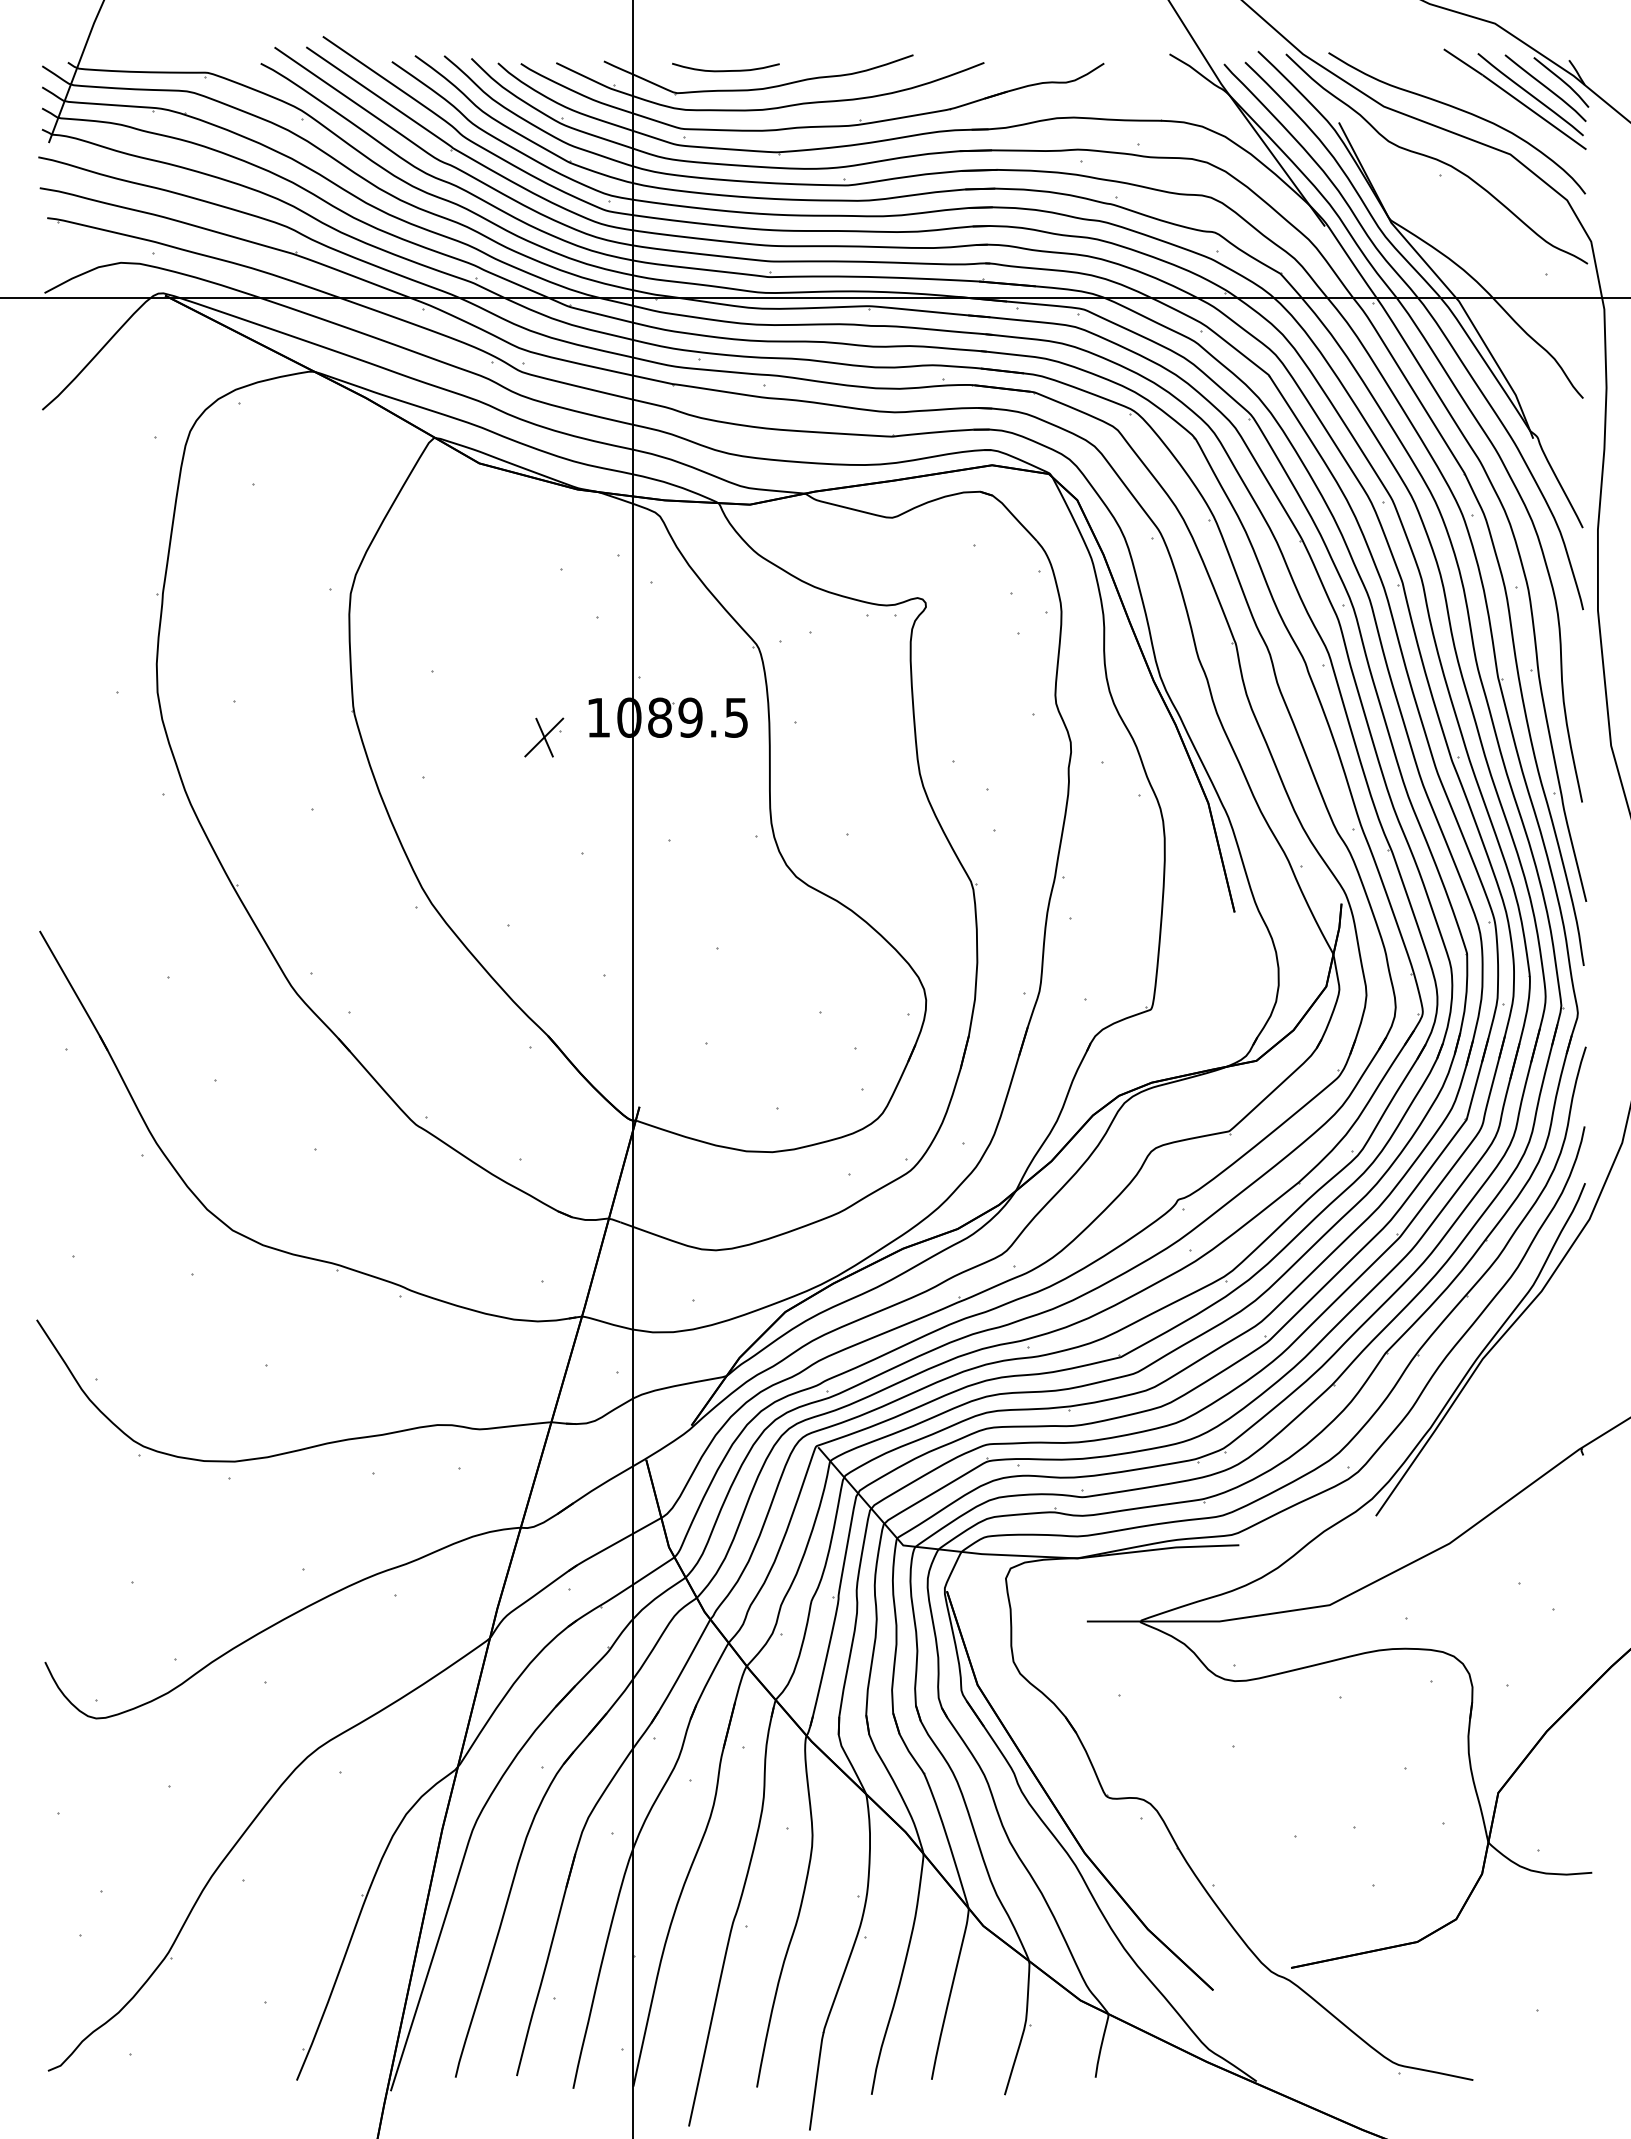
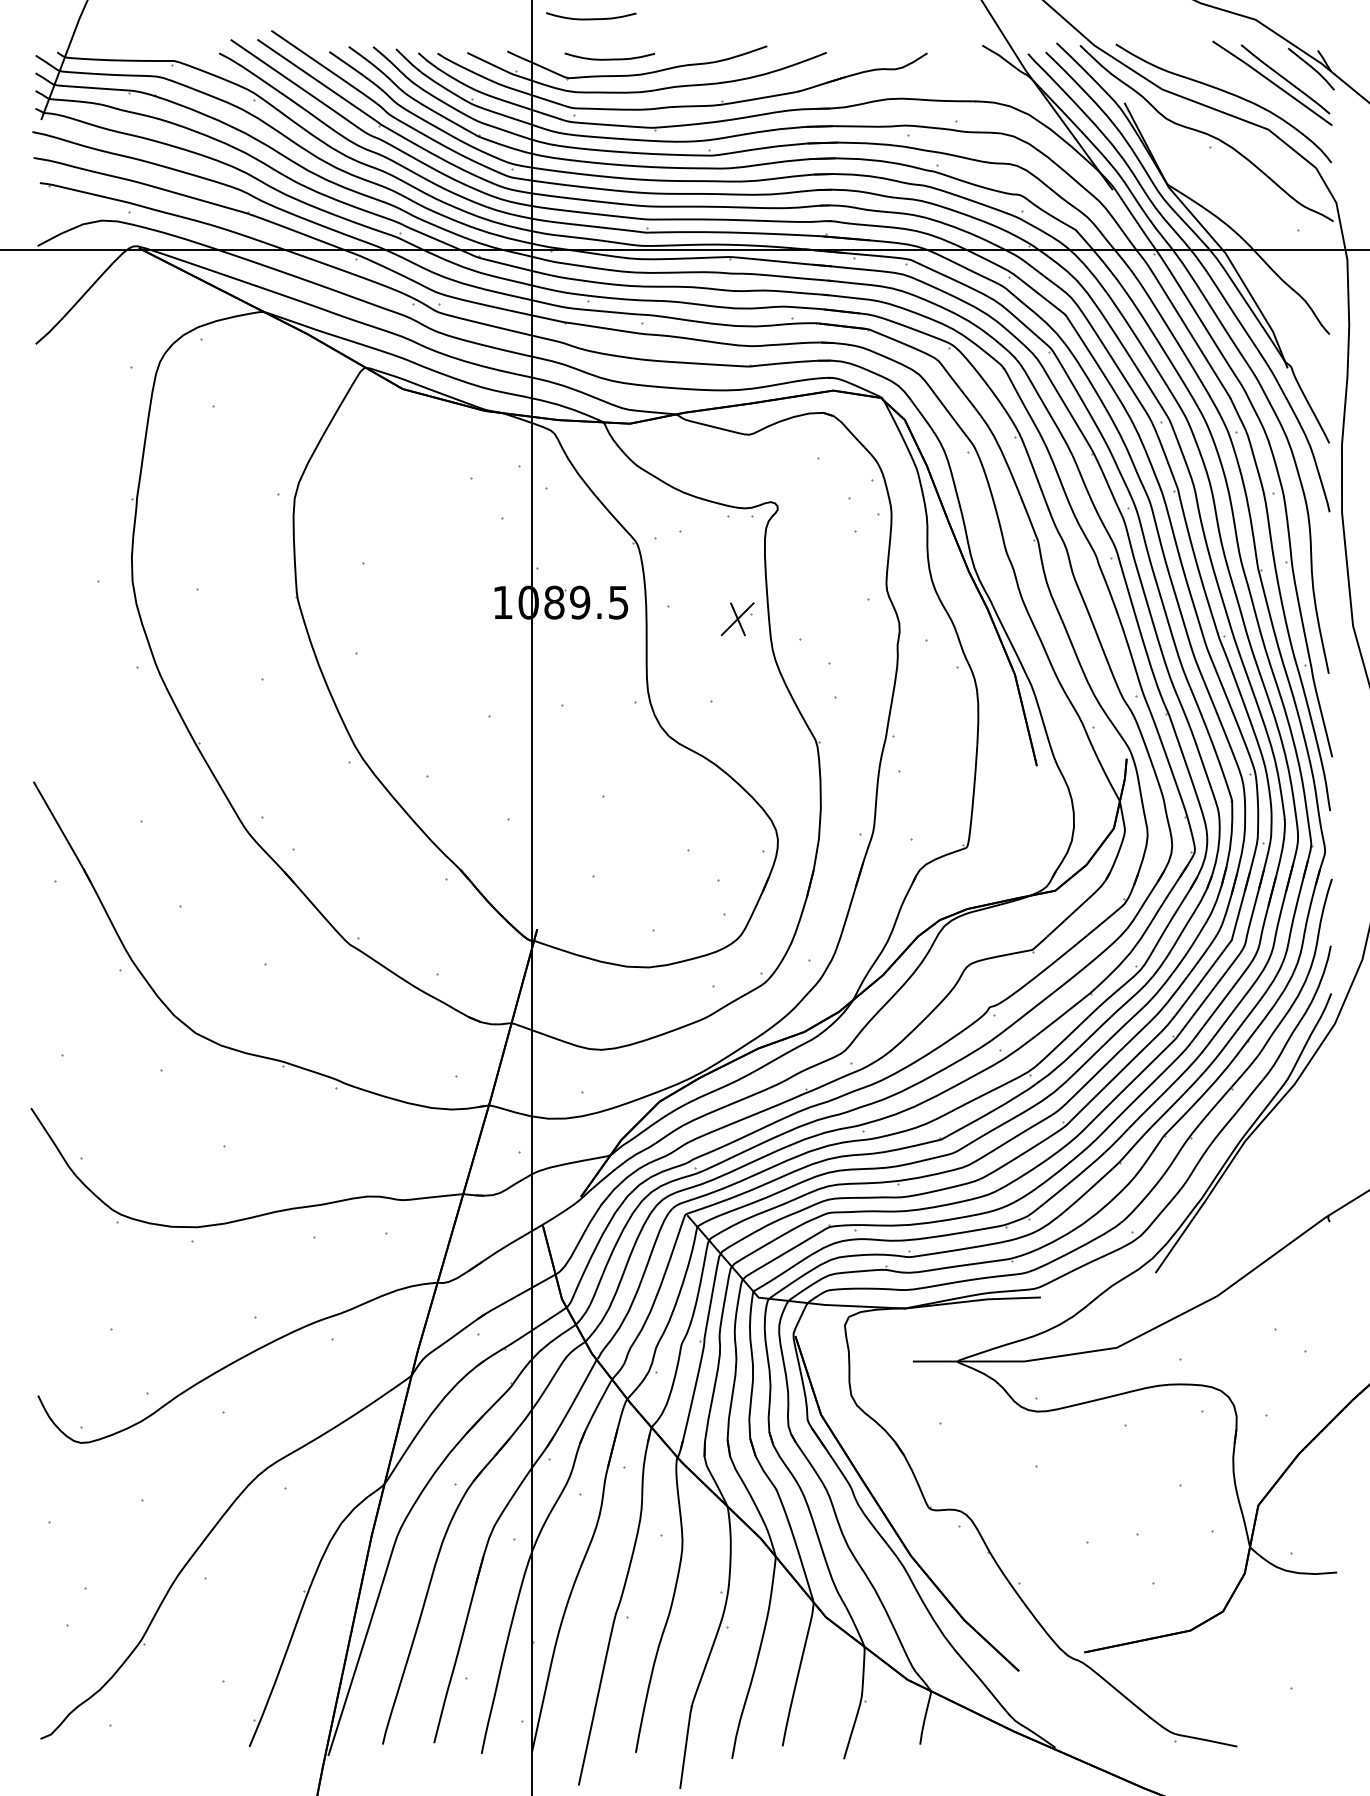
curve: (703, 22) -> (590, 18), added
curve: (1545, 87) -> (1297, 73), removed
part: (544, 737) -> (737, 619), moved

